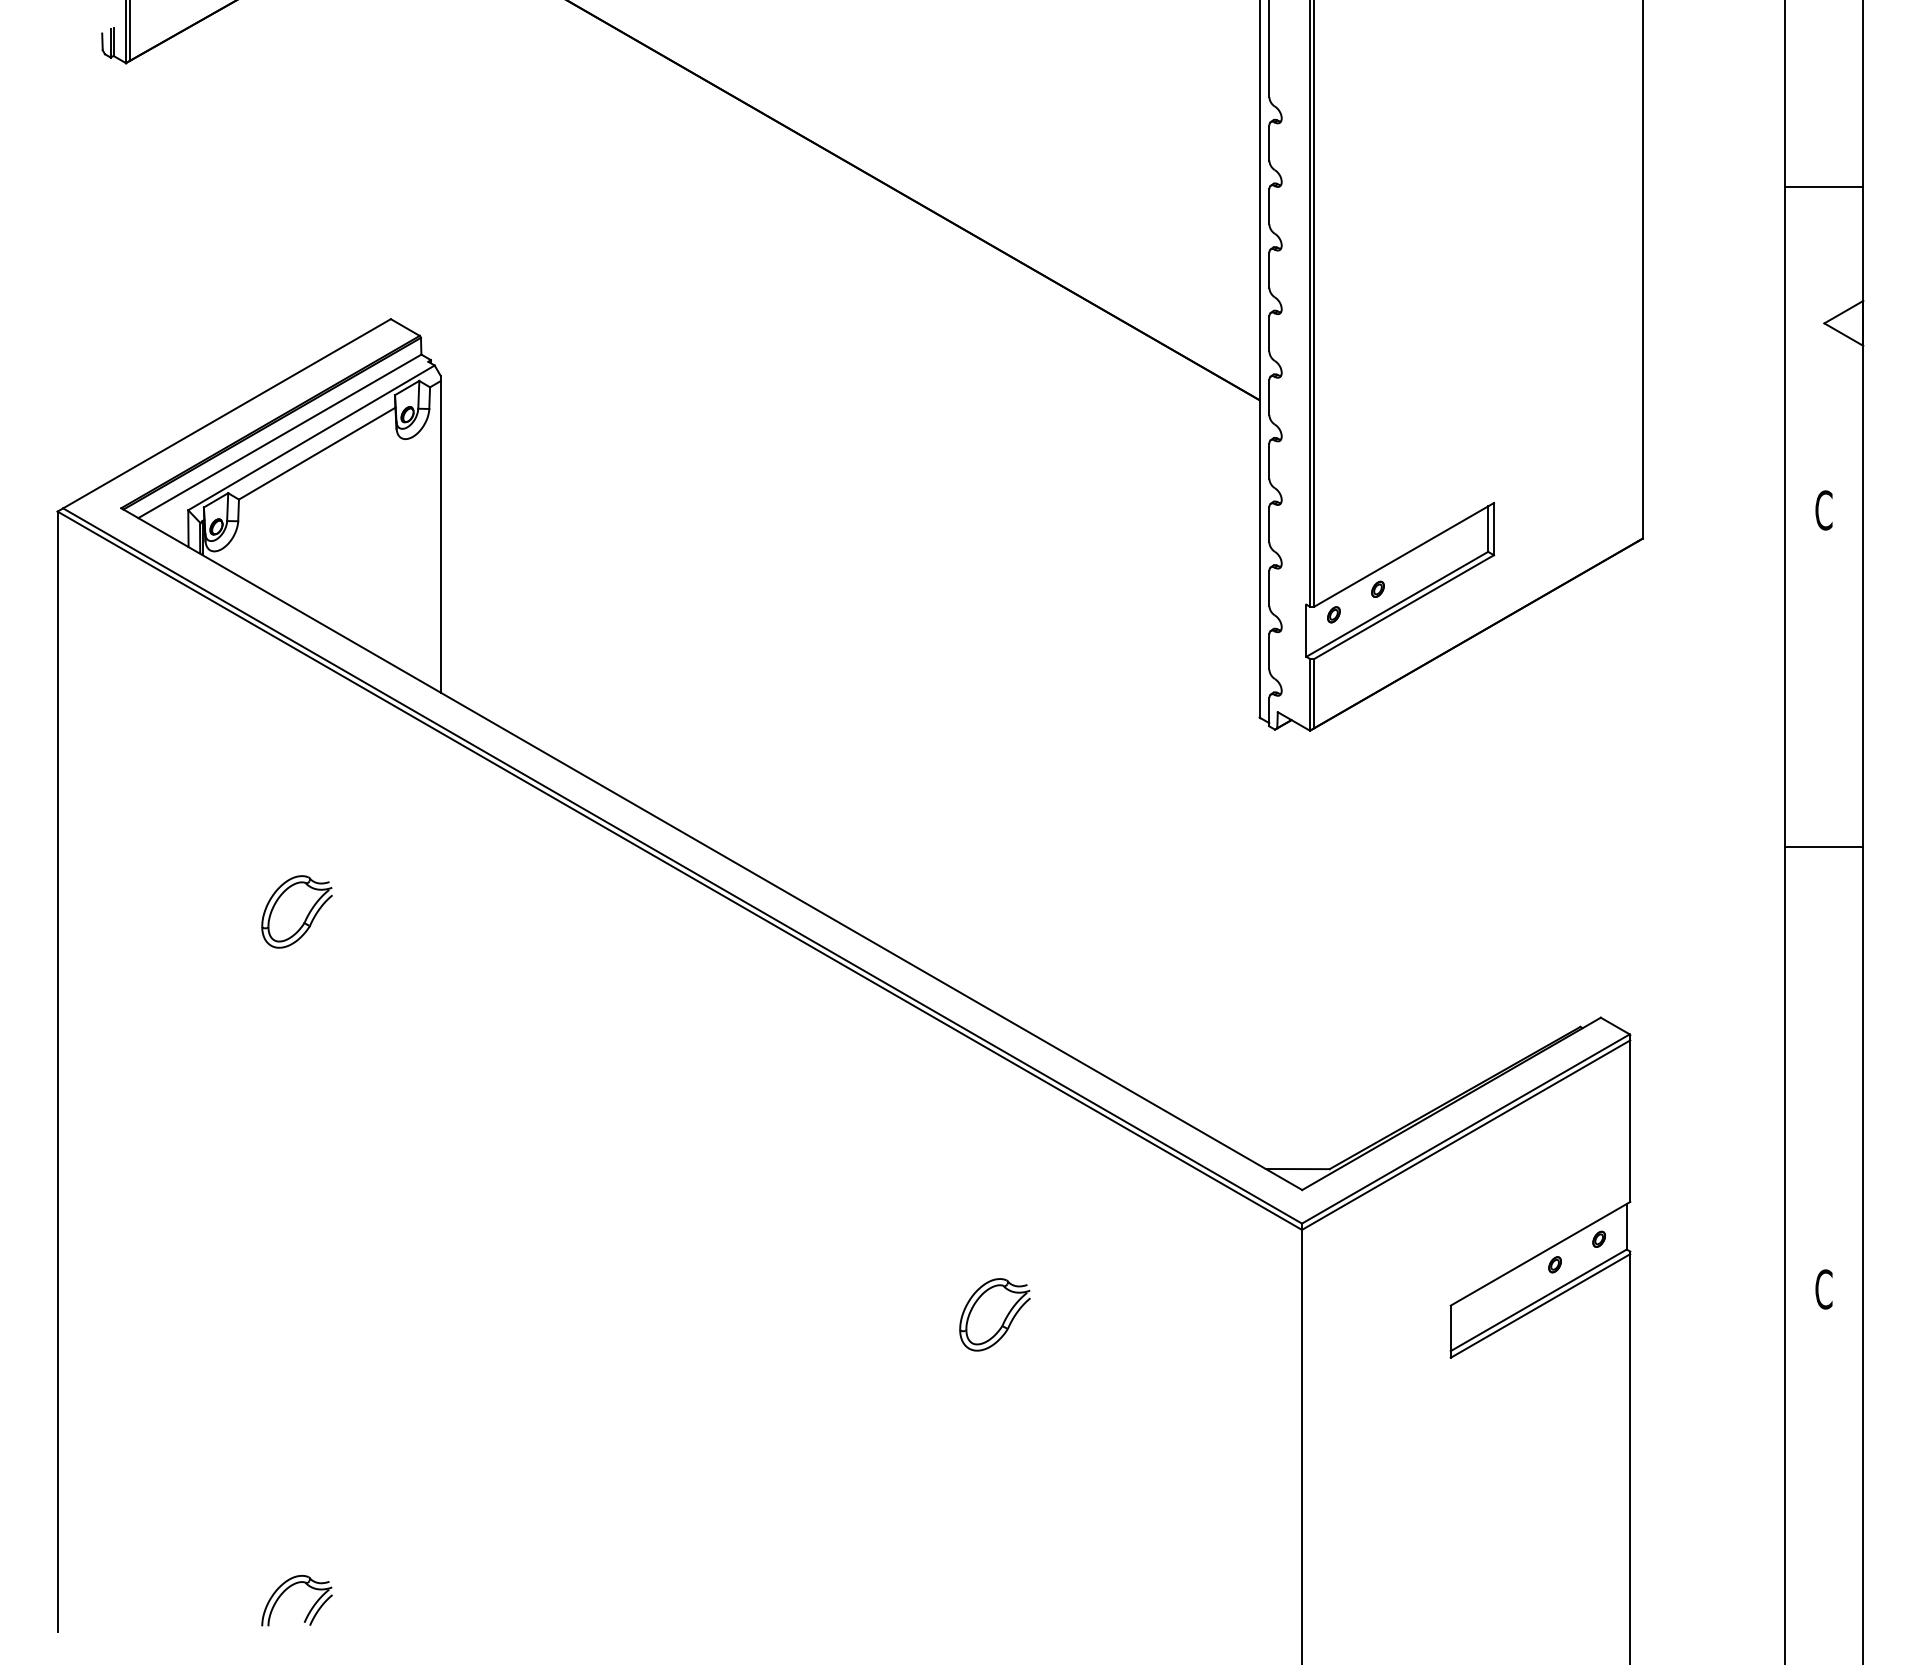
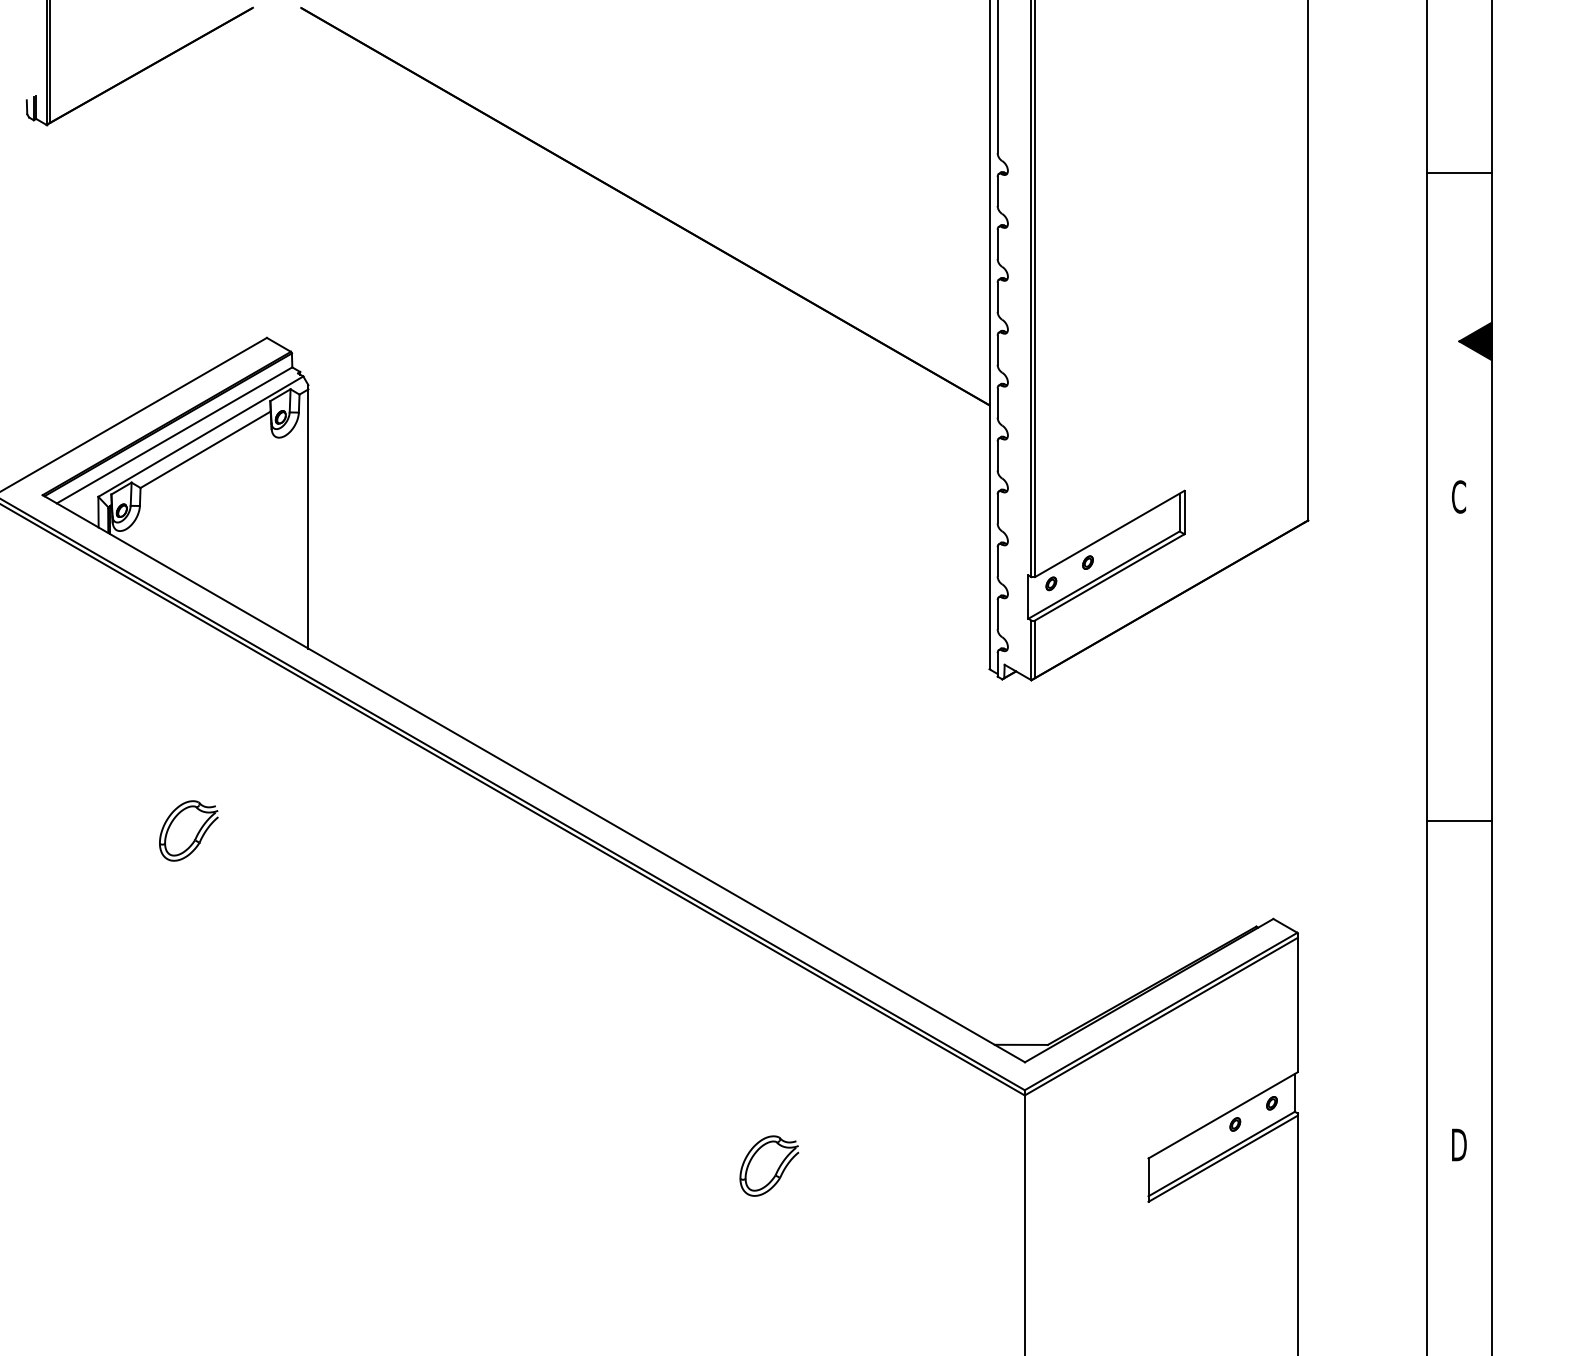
line: (1824, 186) -> (1459, 172), moved
fill: (1843, 322) -> (1475, 340), added
line: (1824, 846) -> (1459, 820), moved
text: (1824, 1289) -> (1459, 1145), C -> D

